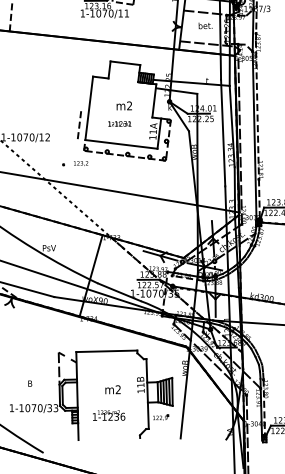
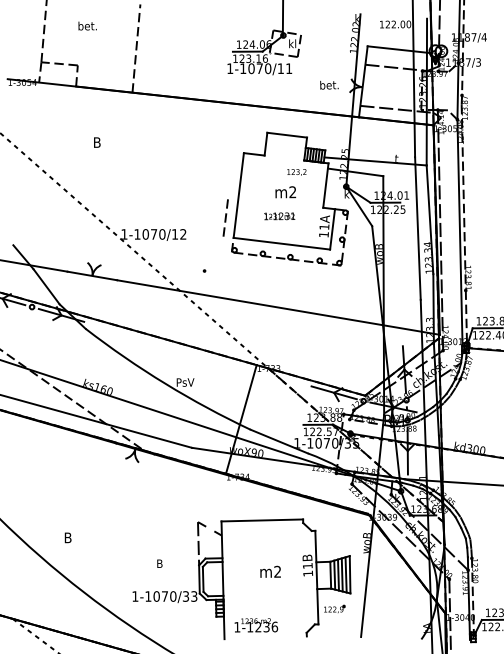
text: (205, 25) -> (329, 84), moved
text: (80, 163) -> (296, 172), moved
text: (109, 415) -> (256, 625), moved

